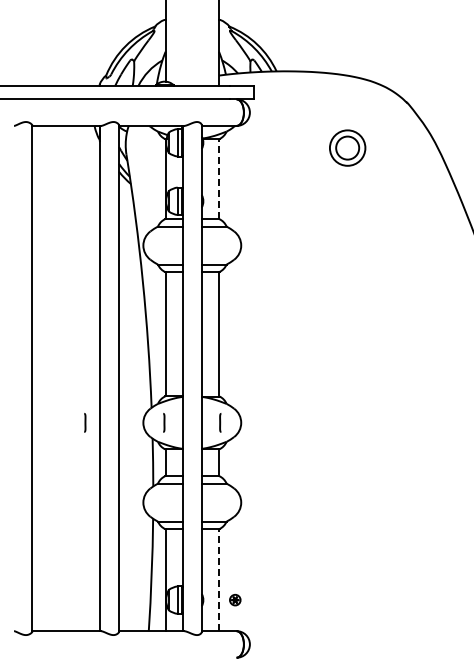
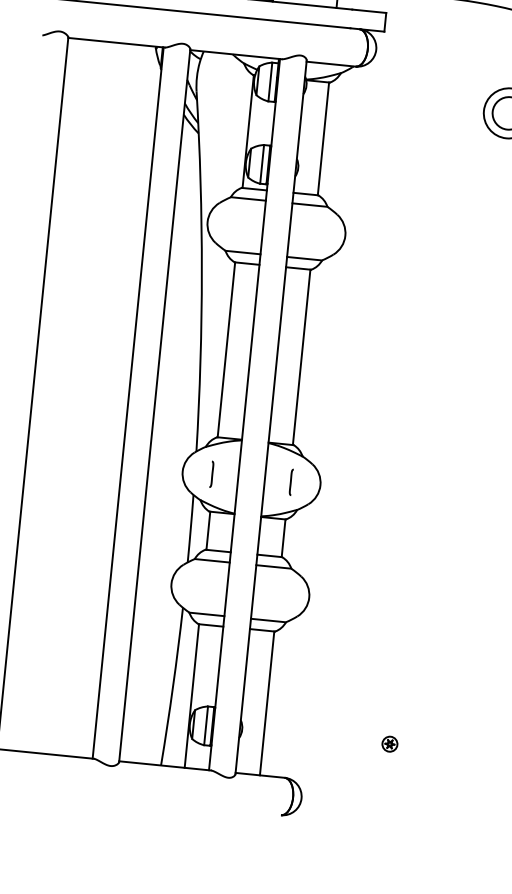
line: (219, 178) -> (324, 138), dashed -> solid
line: (85, 422) -> (101, 462), removed
line: (219, 579) -> (267, 702), dashed -> solid
part: (235, 599) -> (390, 743), moved

